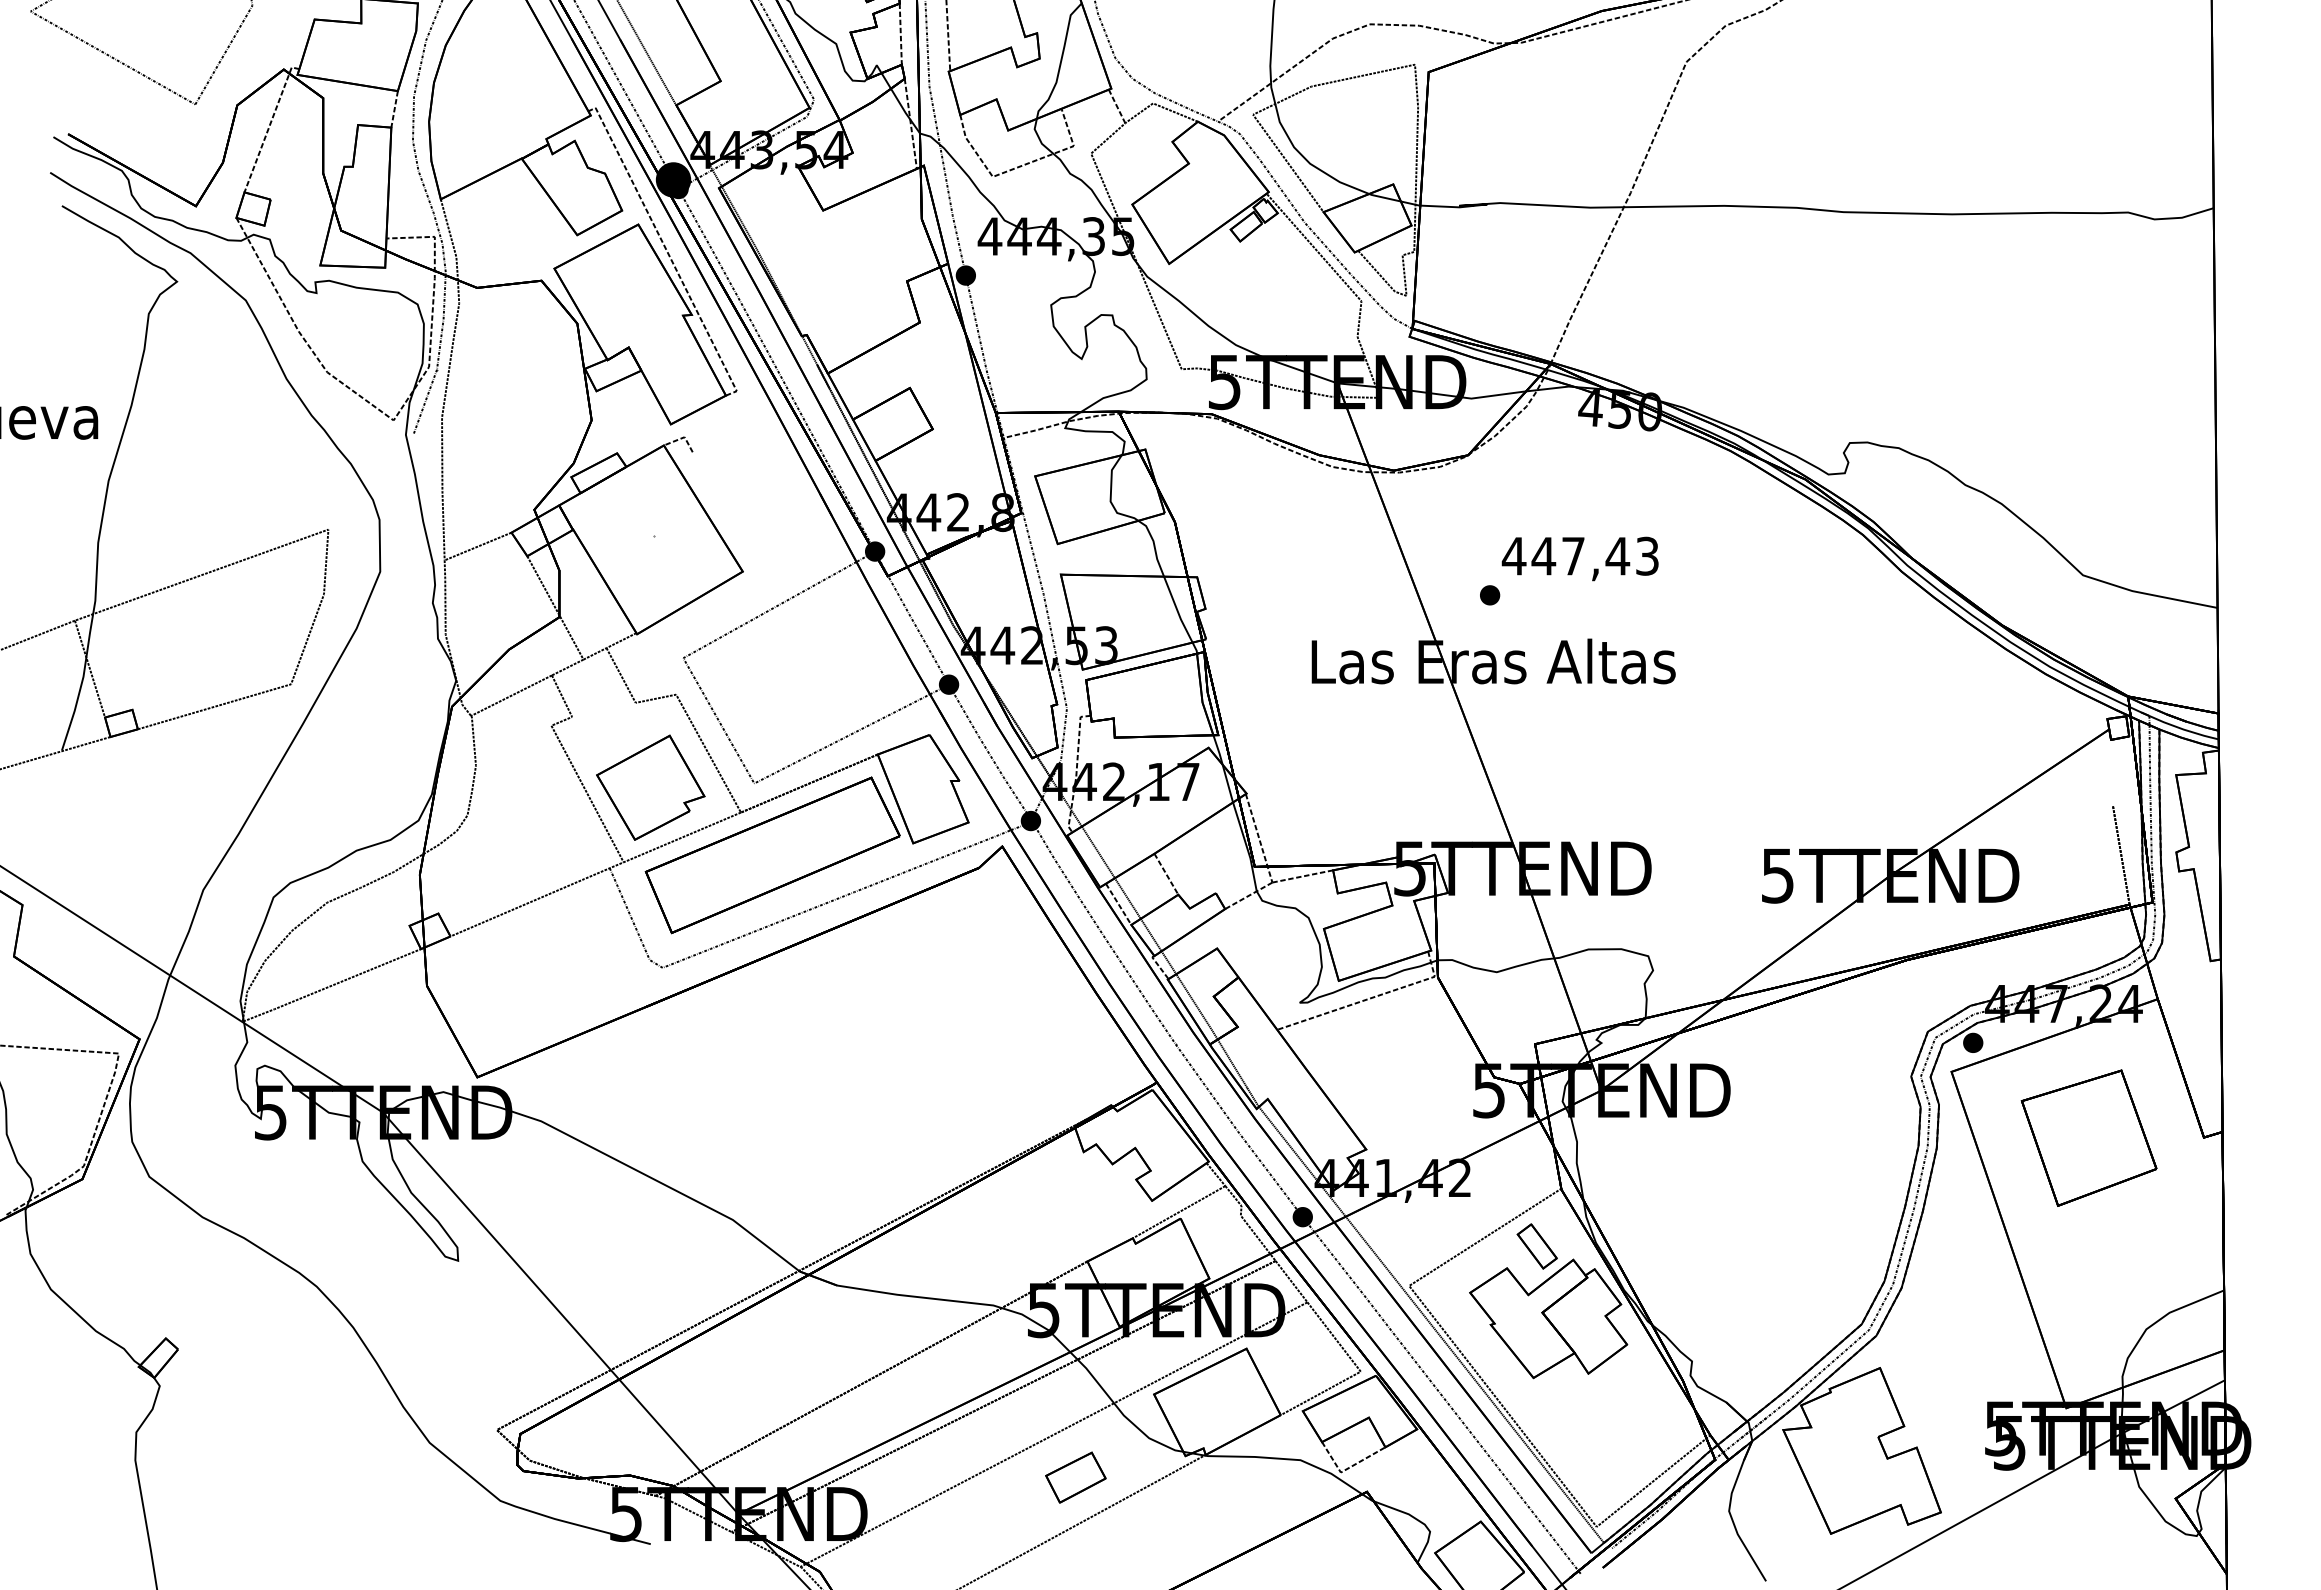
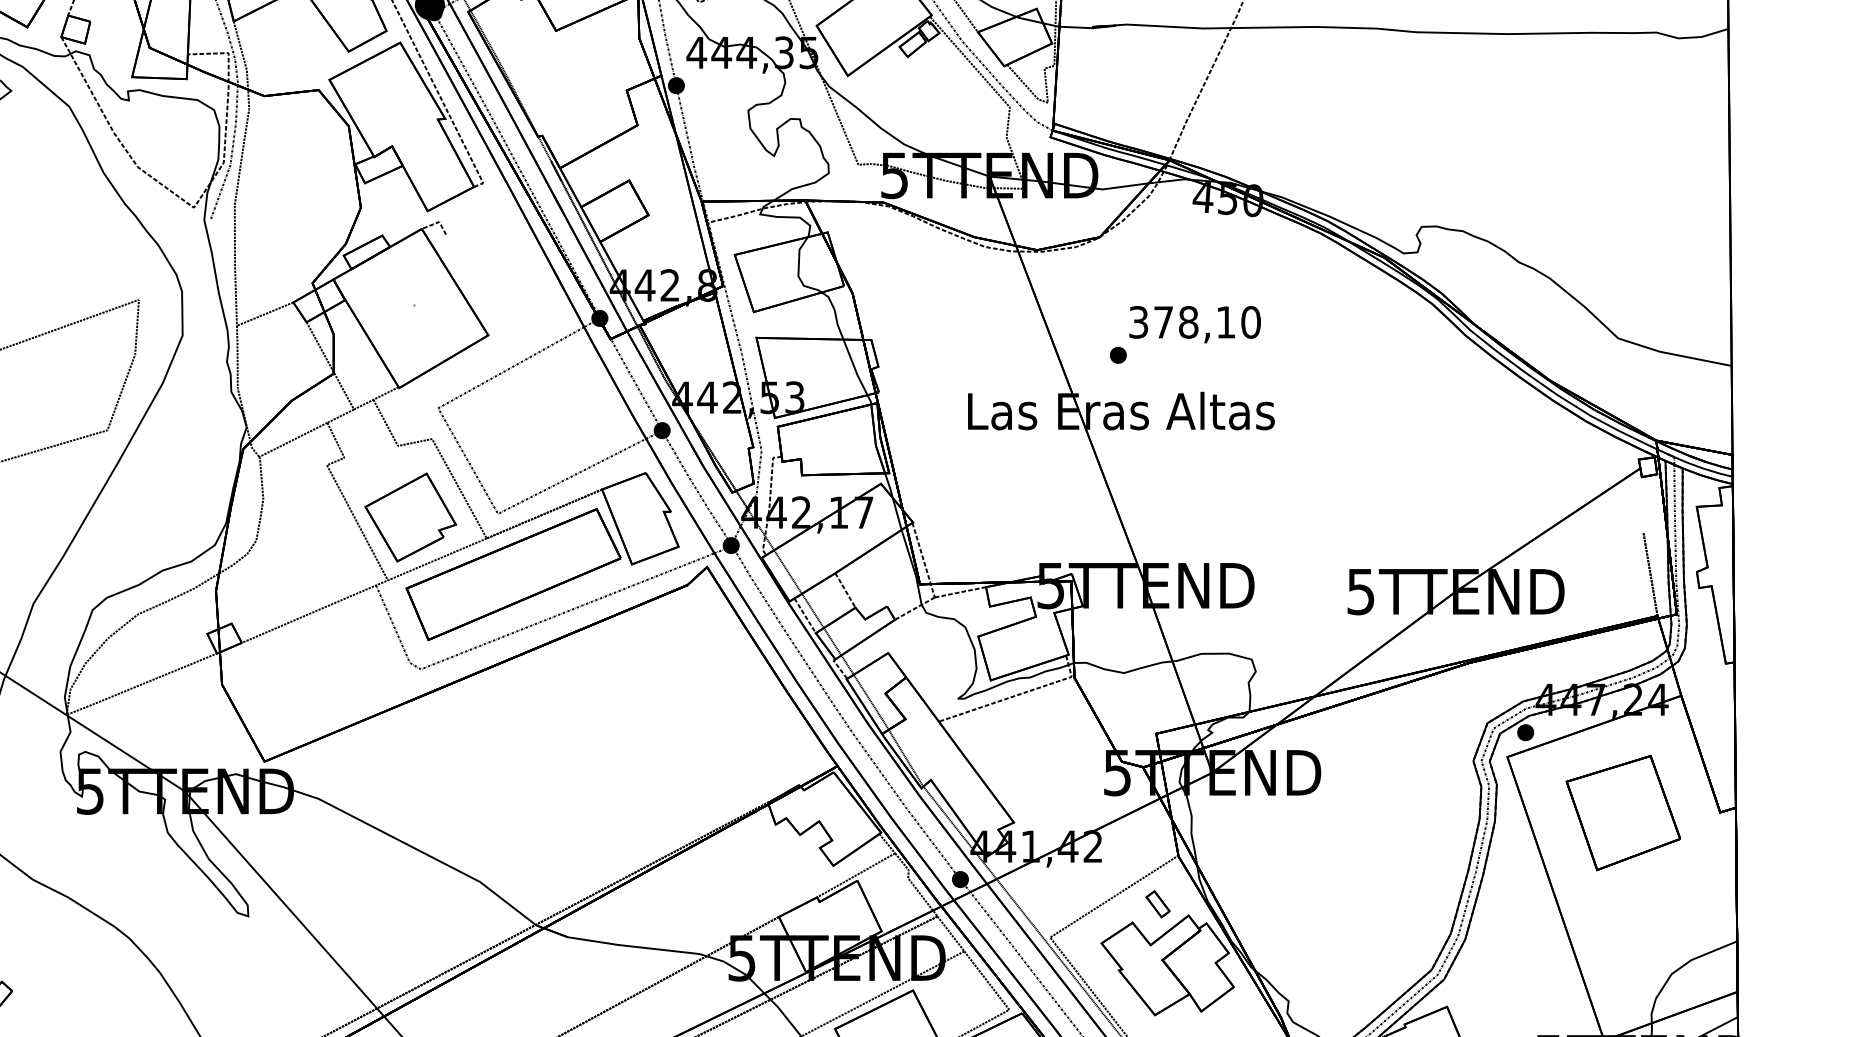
text: (1580, 555) -> (1194, 321), 447,43 -> 378,10
part: (1536, 1246) -> (1157, 904), size x0.7

